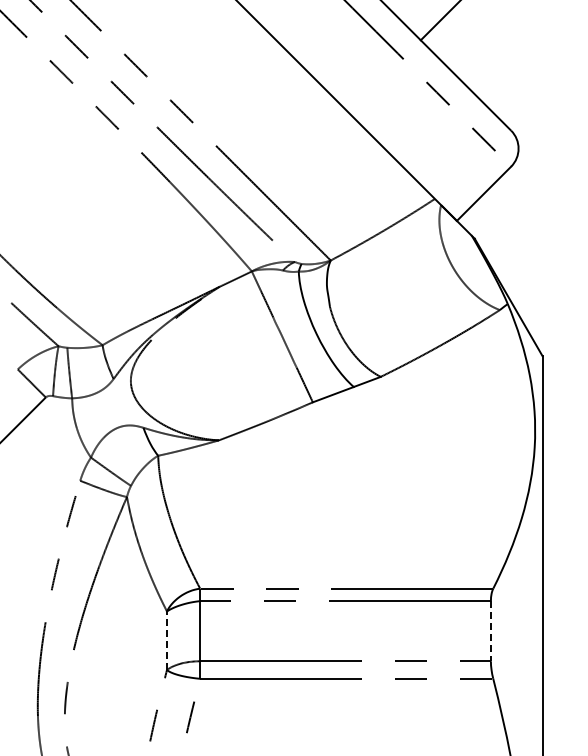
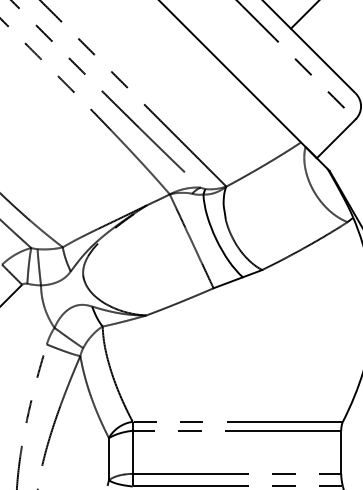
line: (490, 631) -> (340, 452), dashed -> solid
line: (166, 640) -> (108, 459), dashed -> solid

